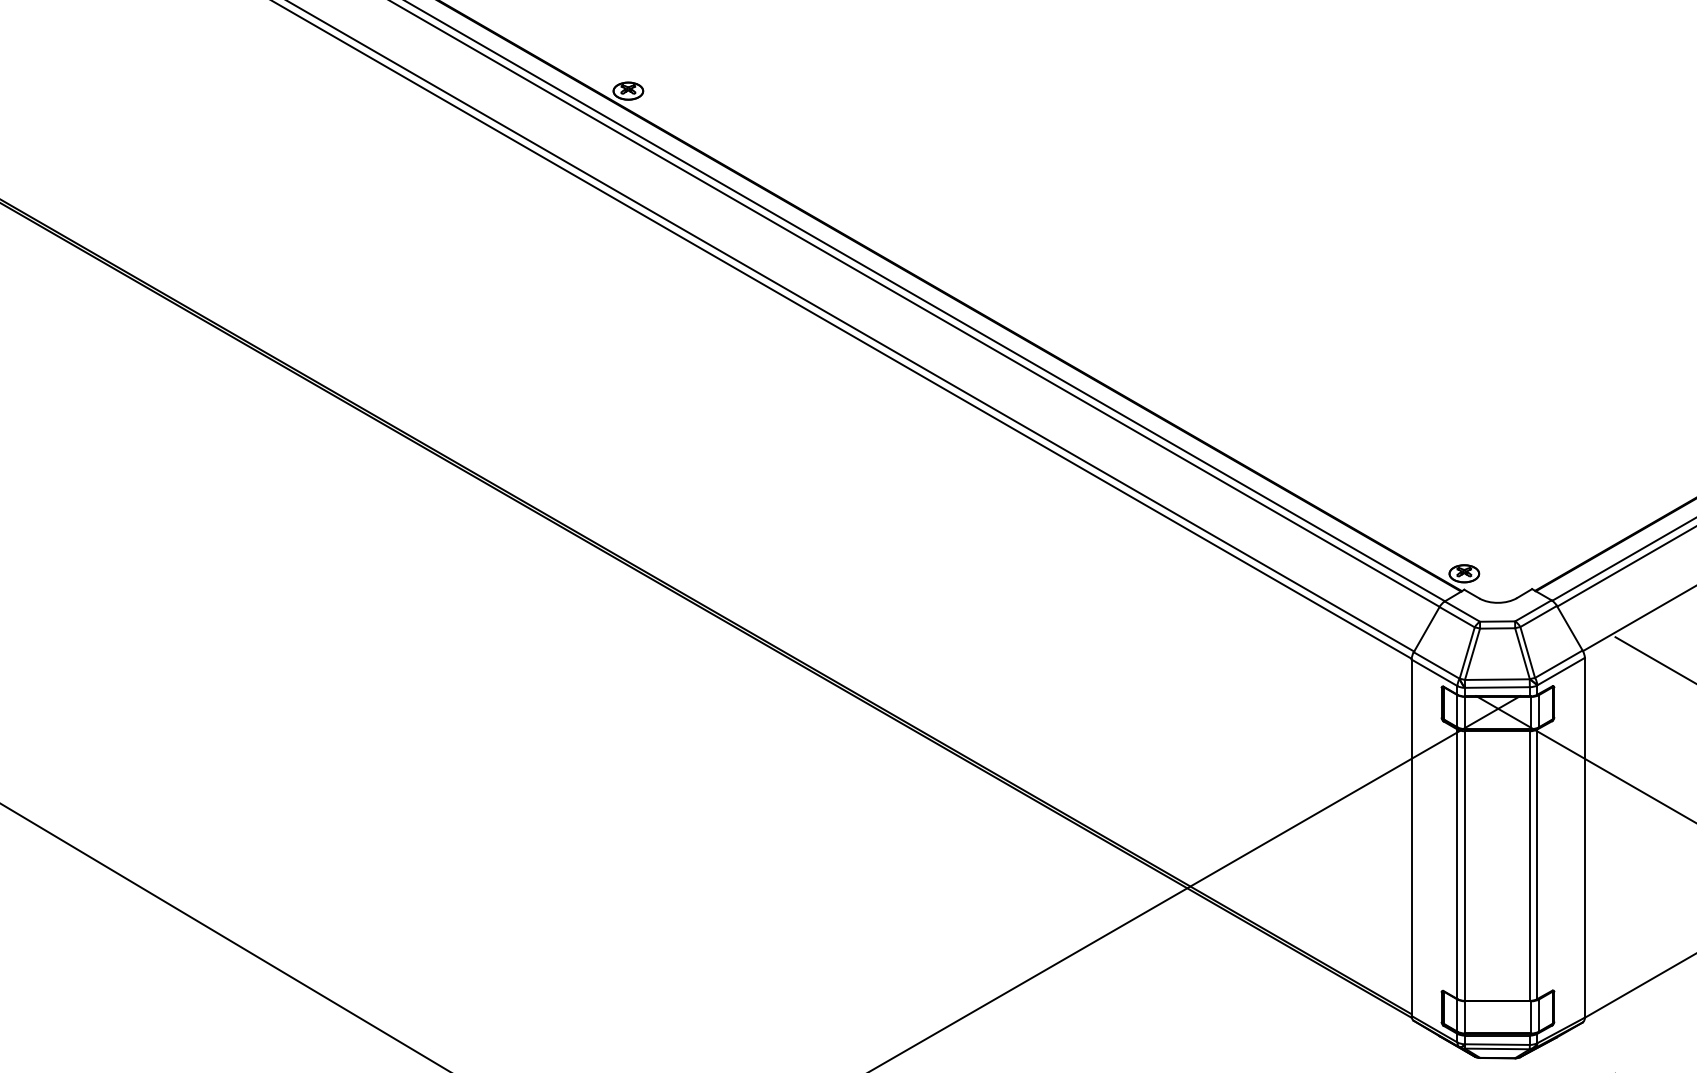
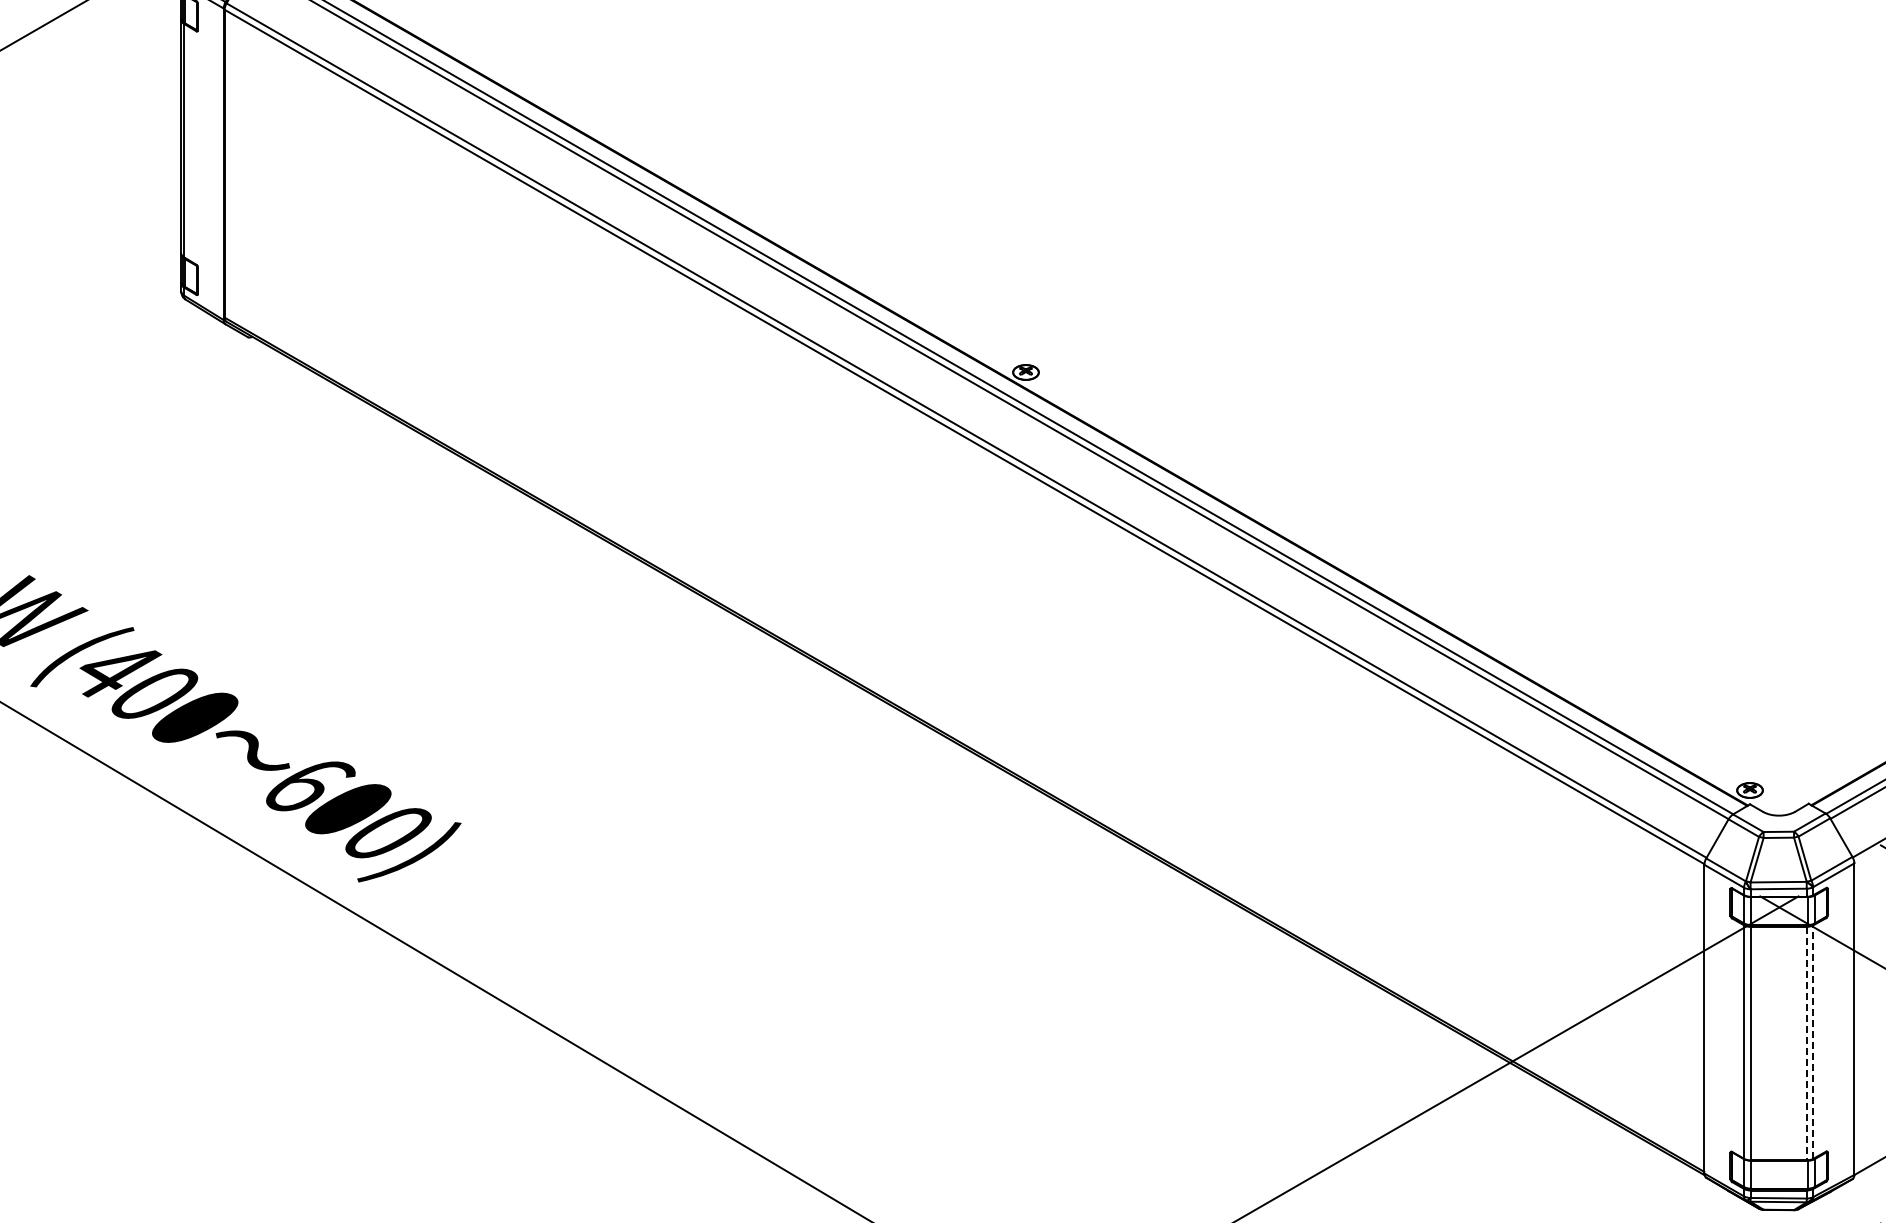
line: (1537, 864) -> (1813, 1042), solid -> dashed
line: (1529, 865) -> (1806, 1043), solid -> dashed

